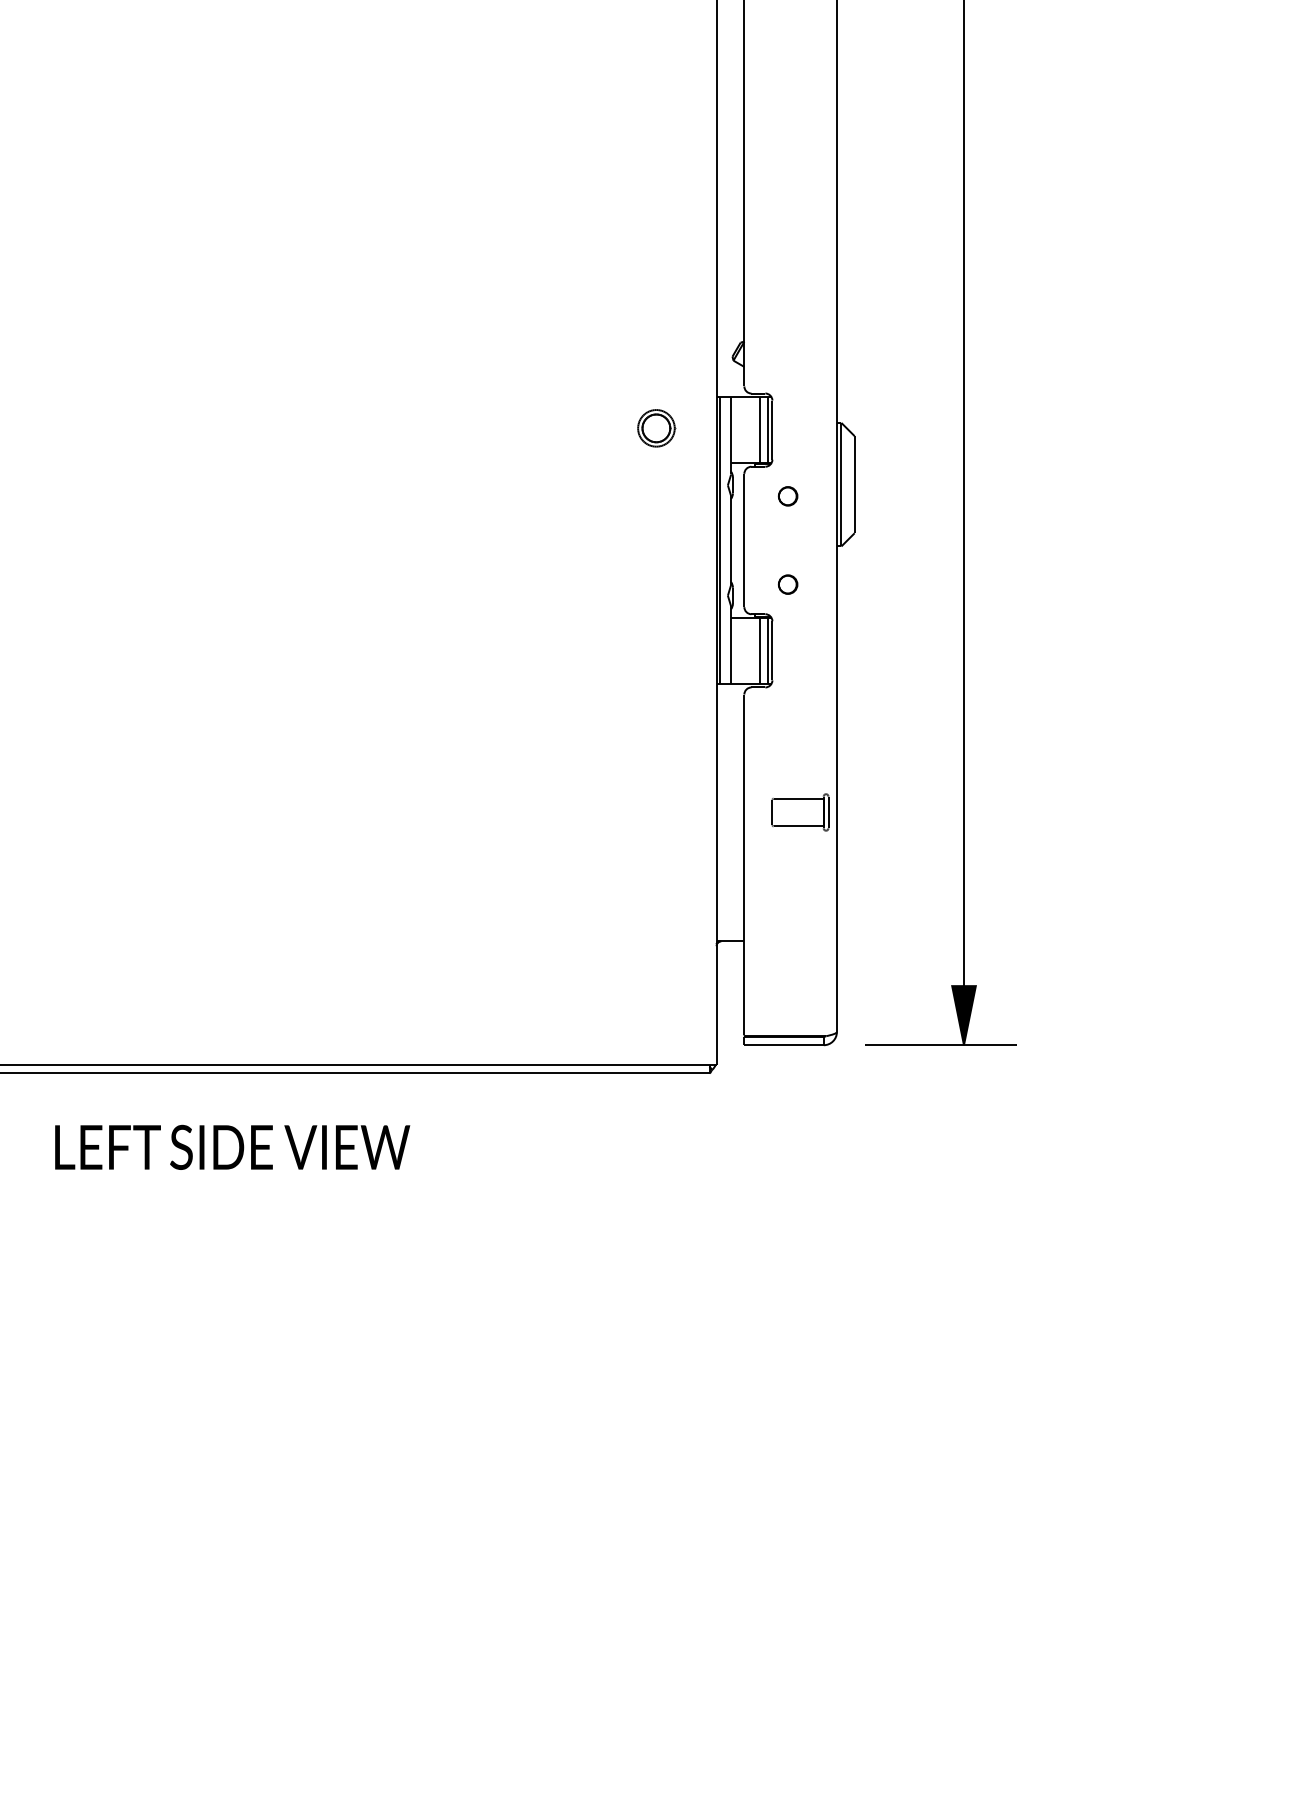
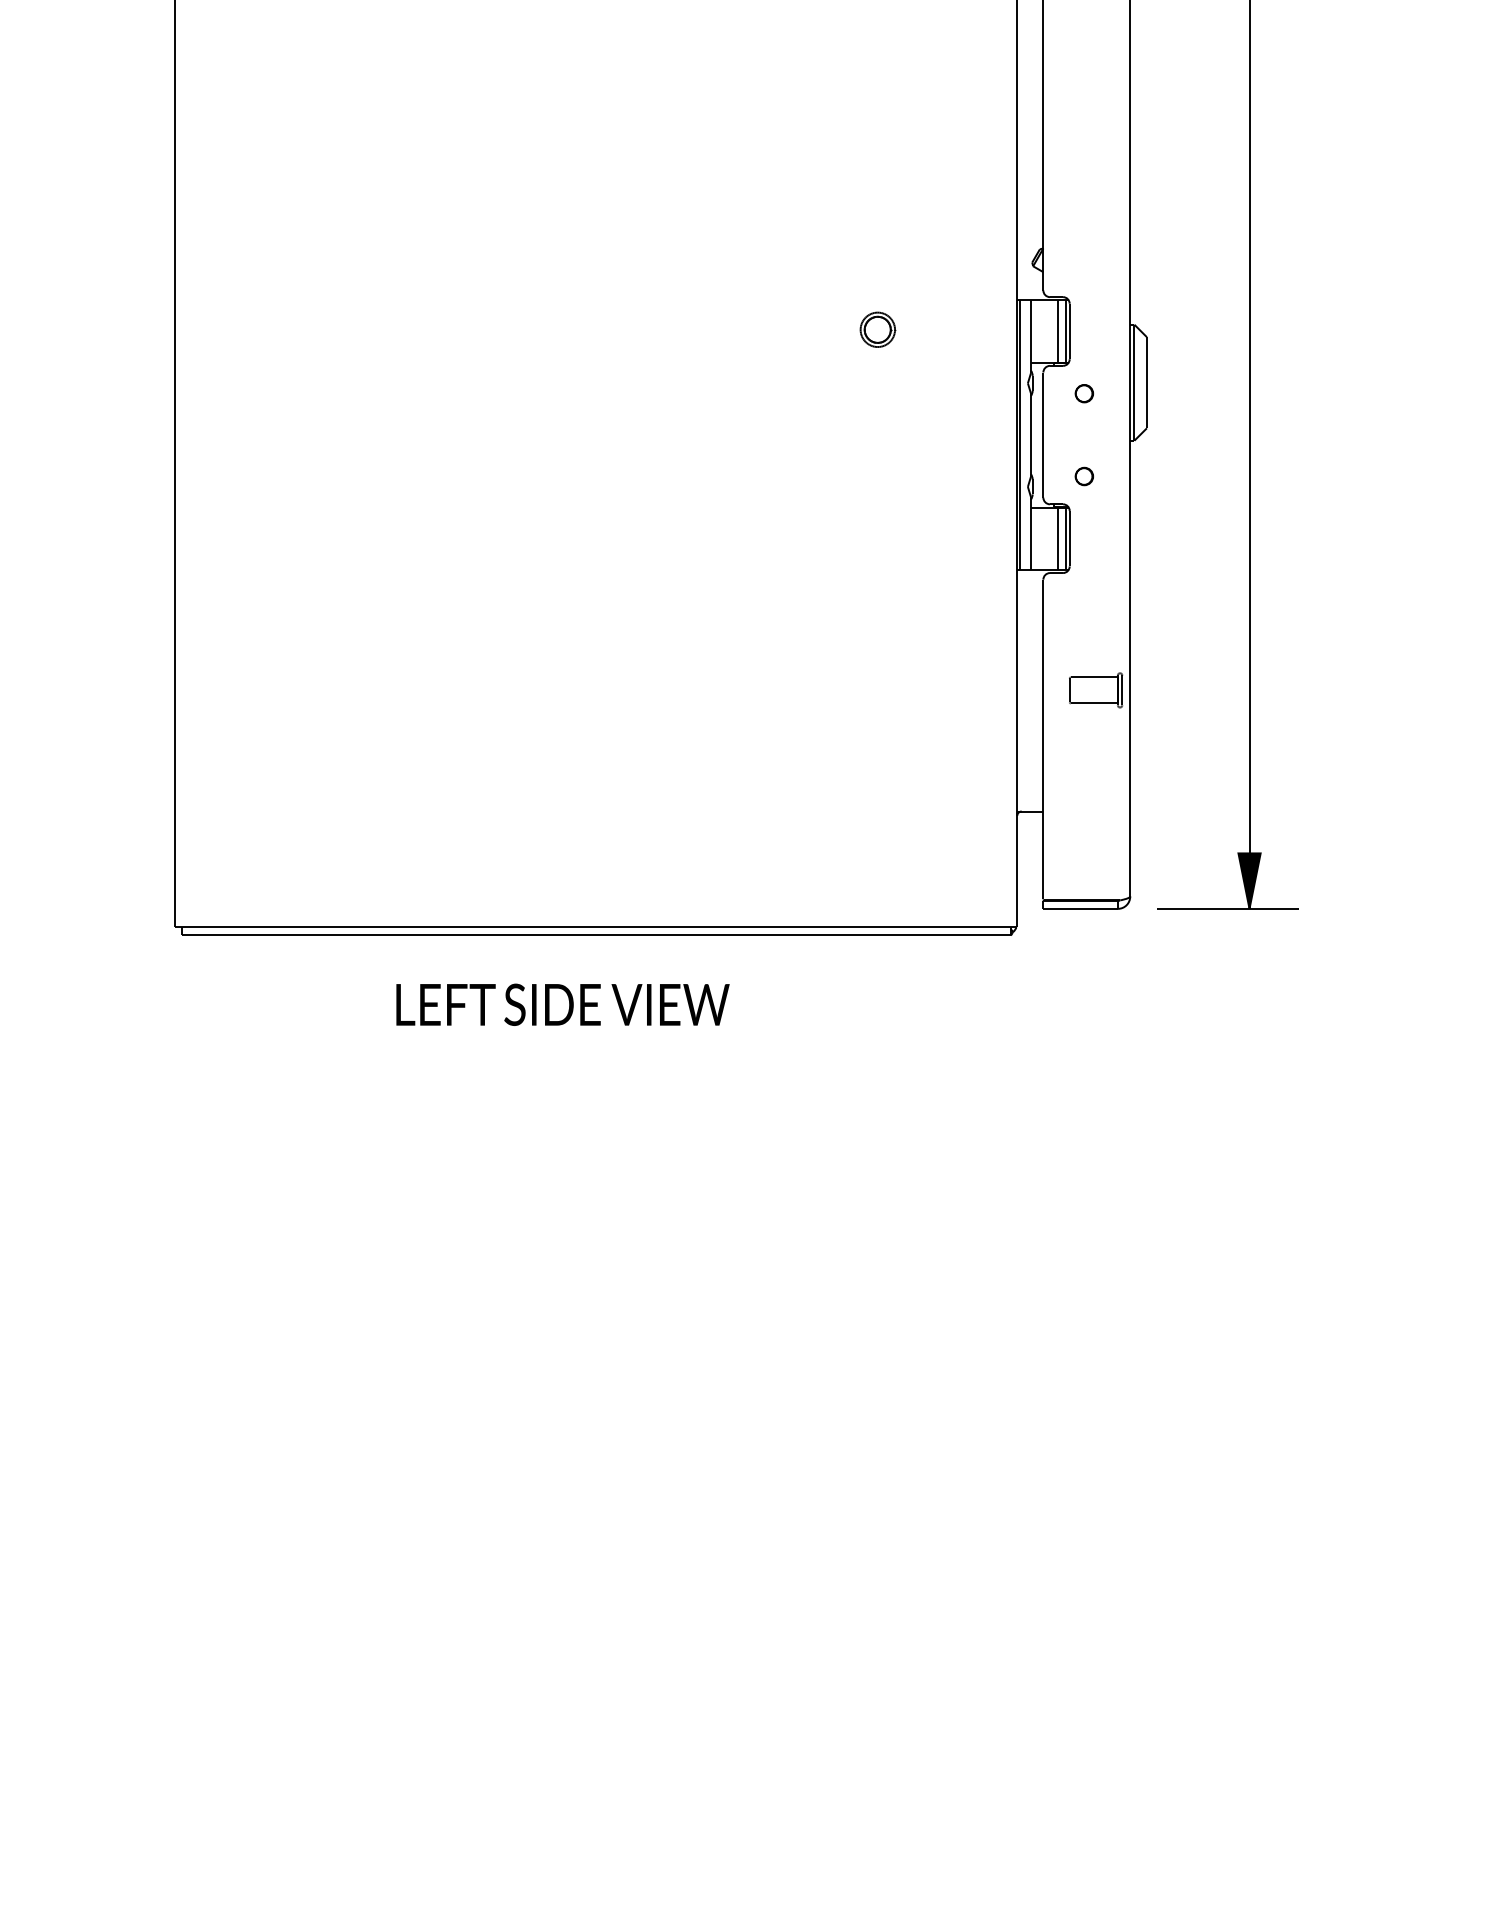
part: (656, 427) -> (877, 329), moved

